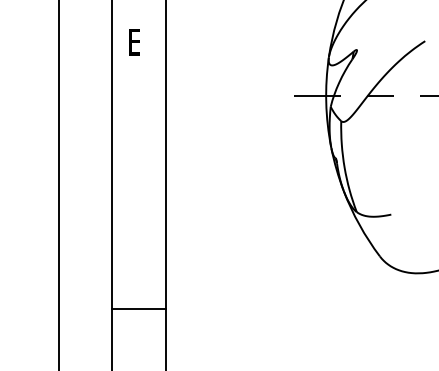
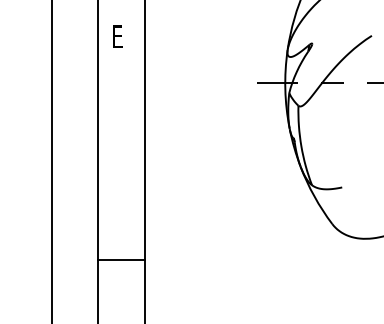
line: (138, 309) -> (121, 260), moved

